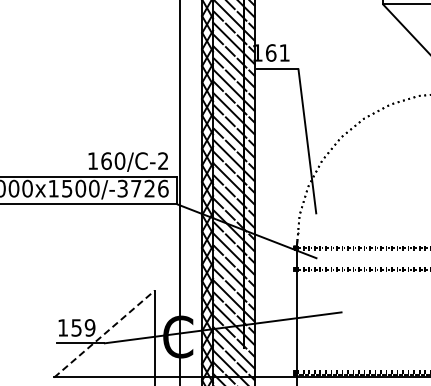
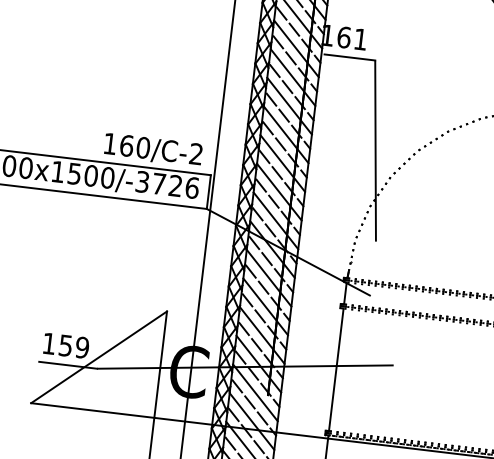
line: (104, 333) -> (99, 356), dashed -> solid

